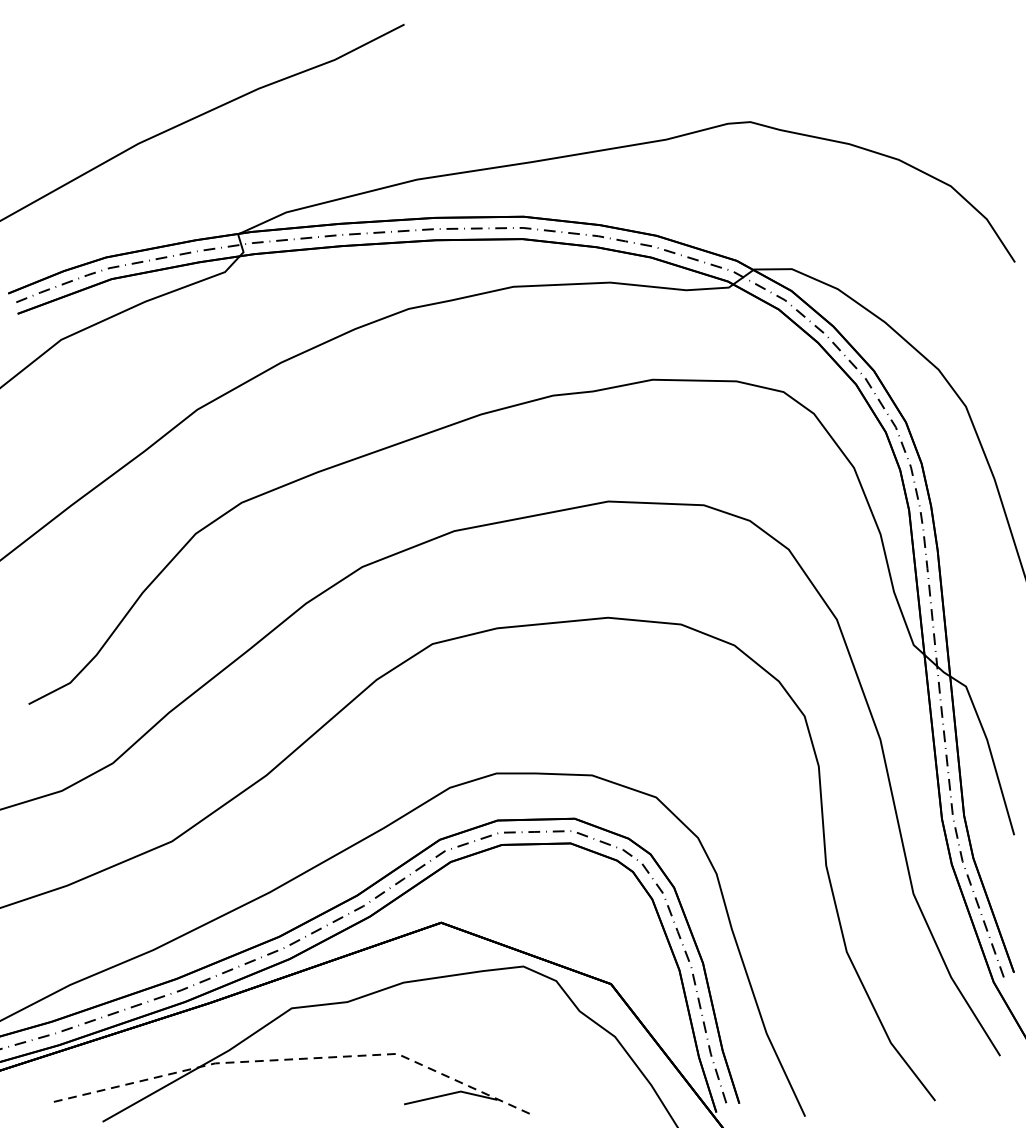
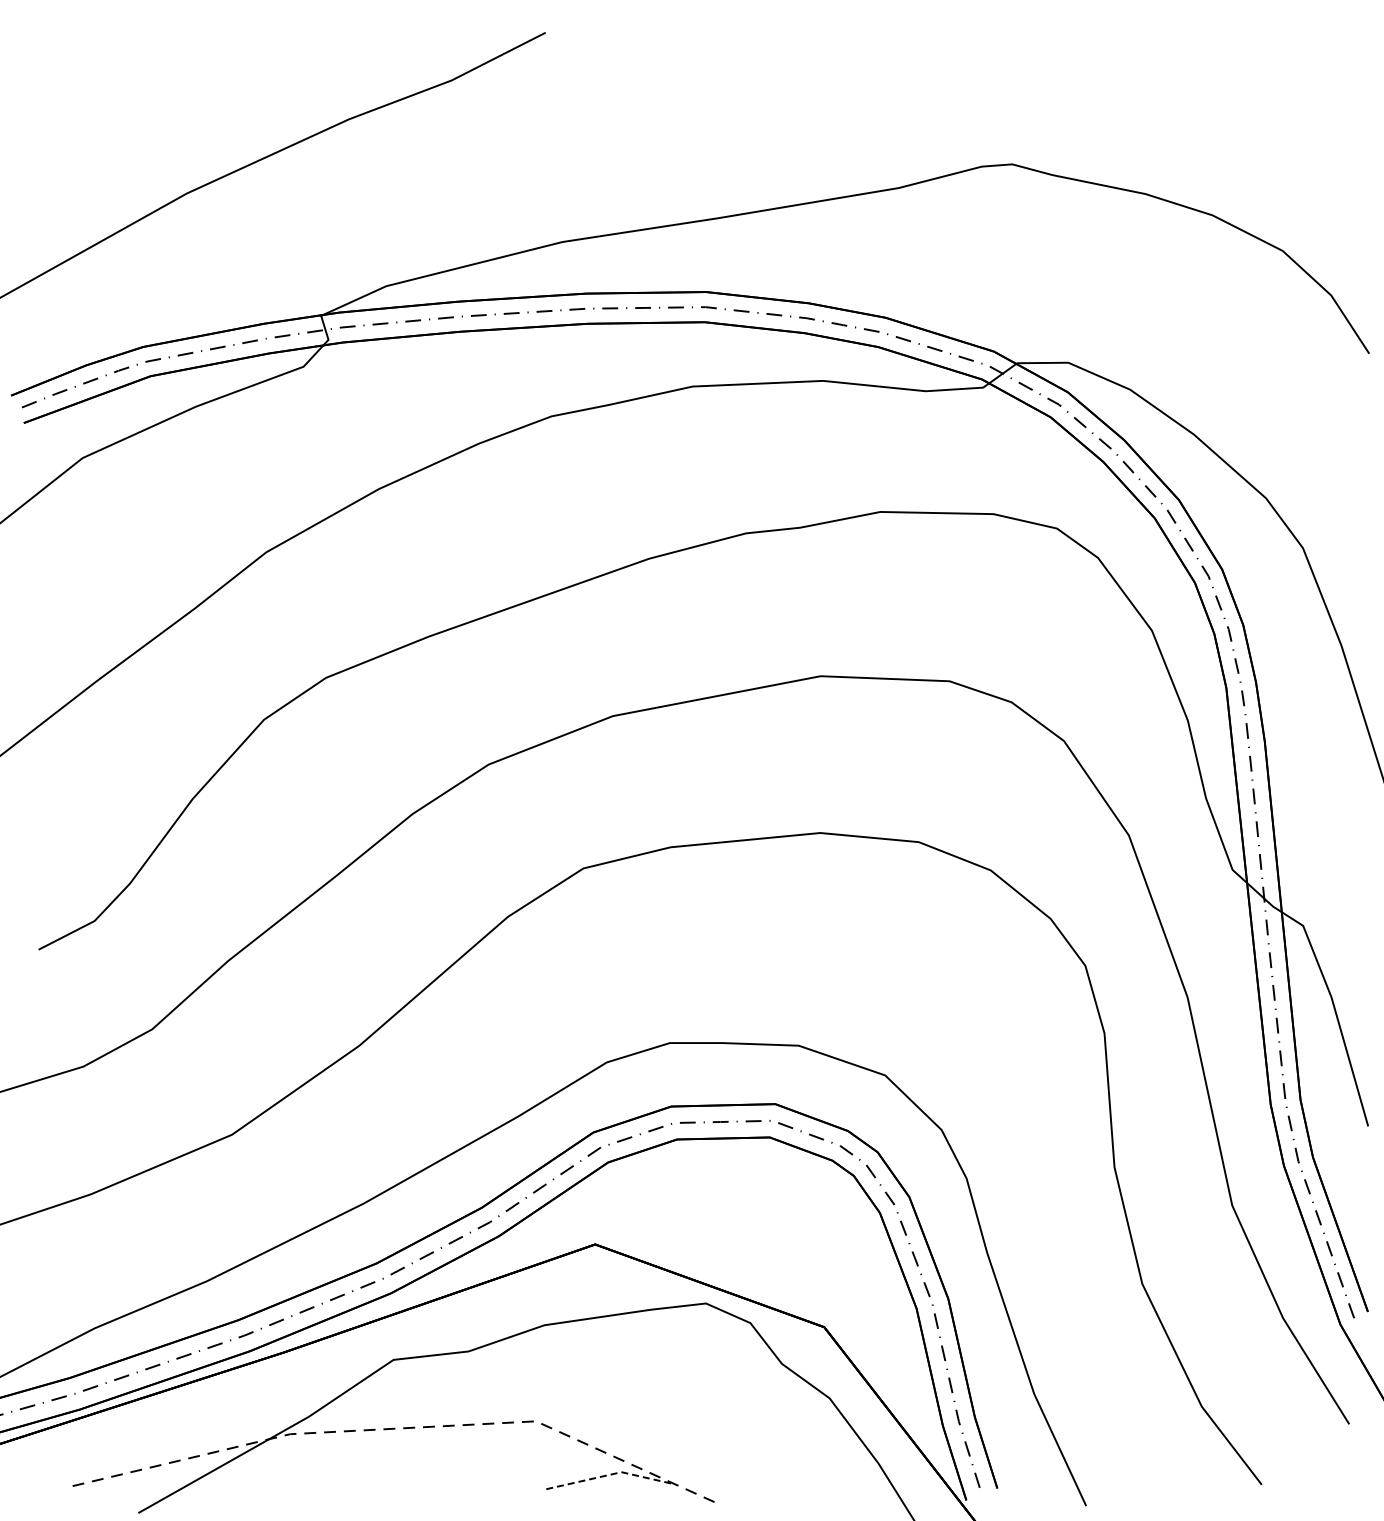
line: (451, 1094) -> (608, 1475), solid -> dashed

